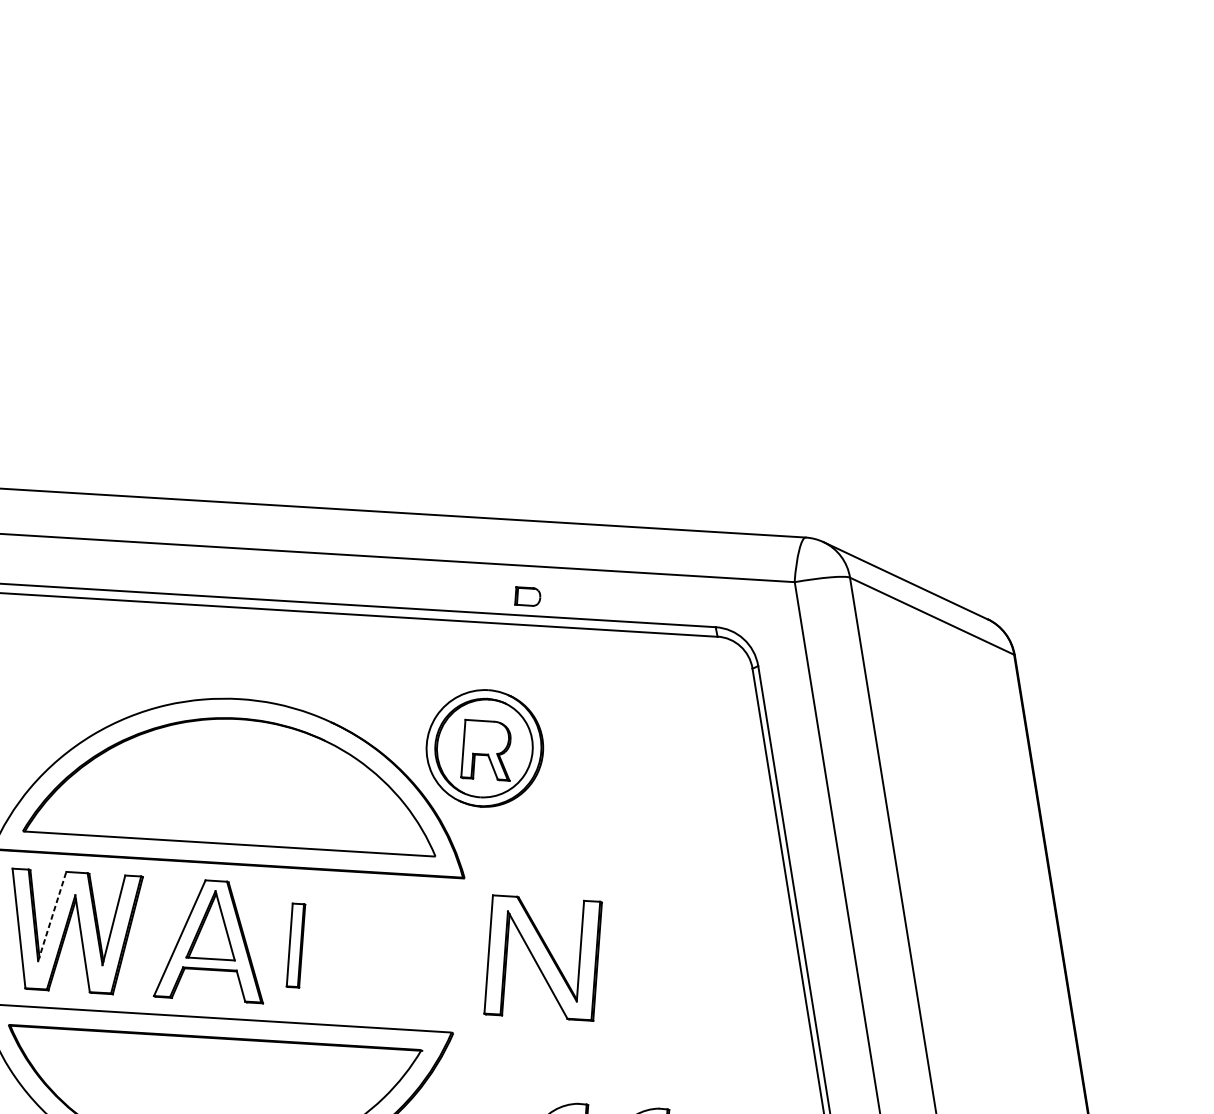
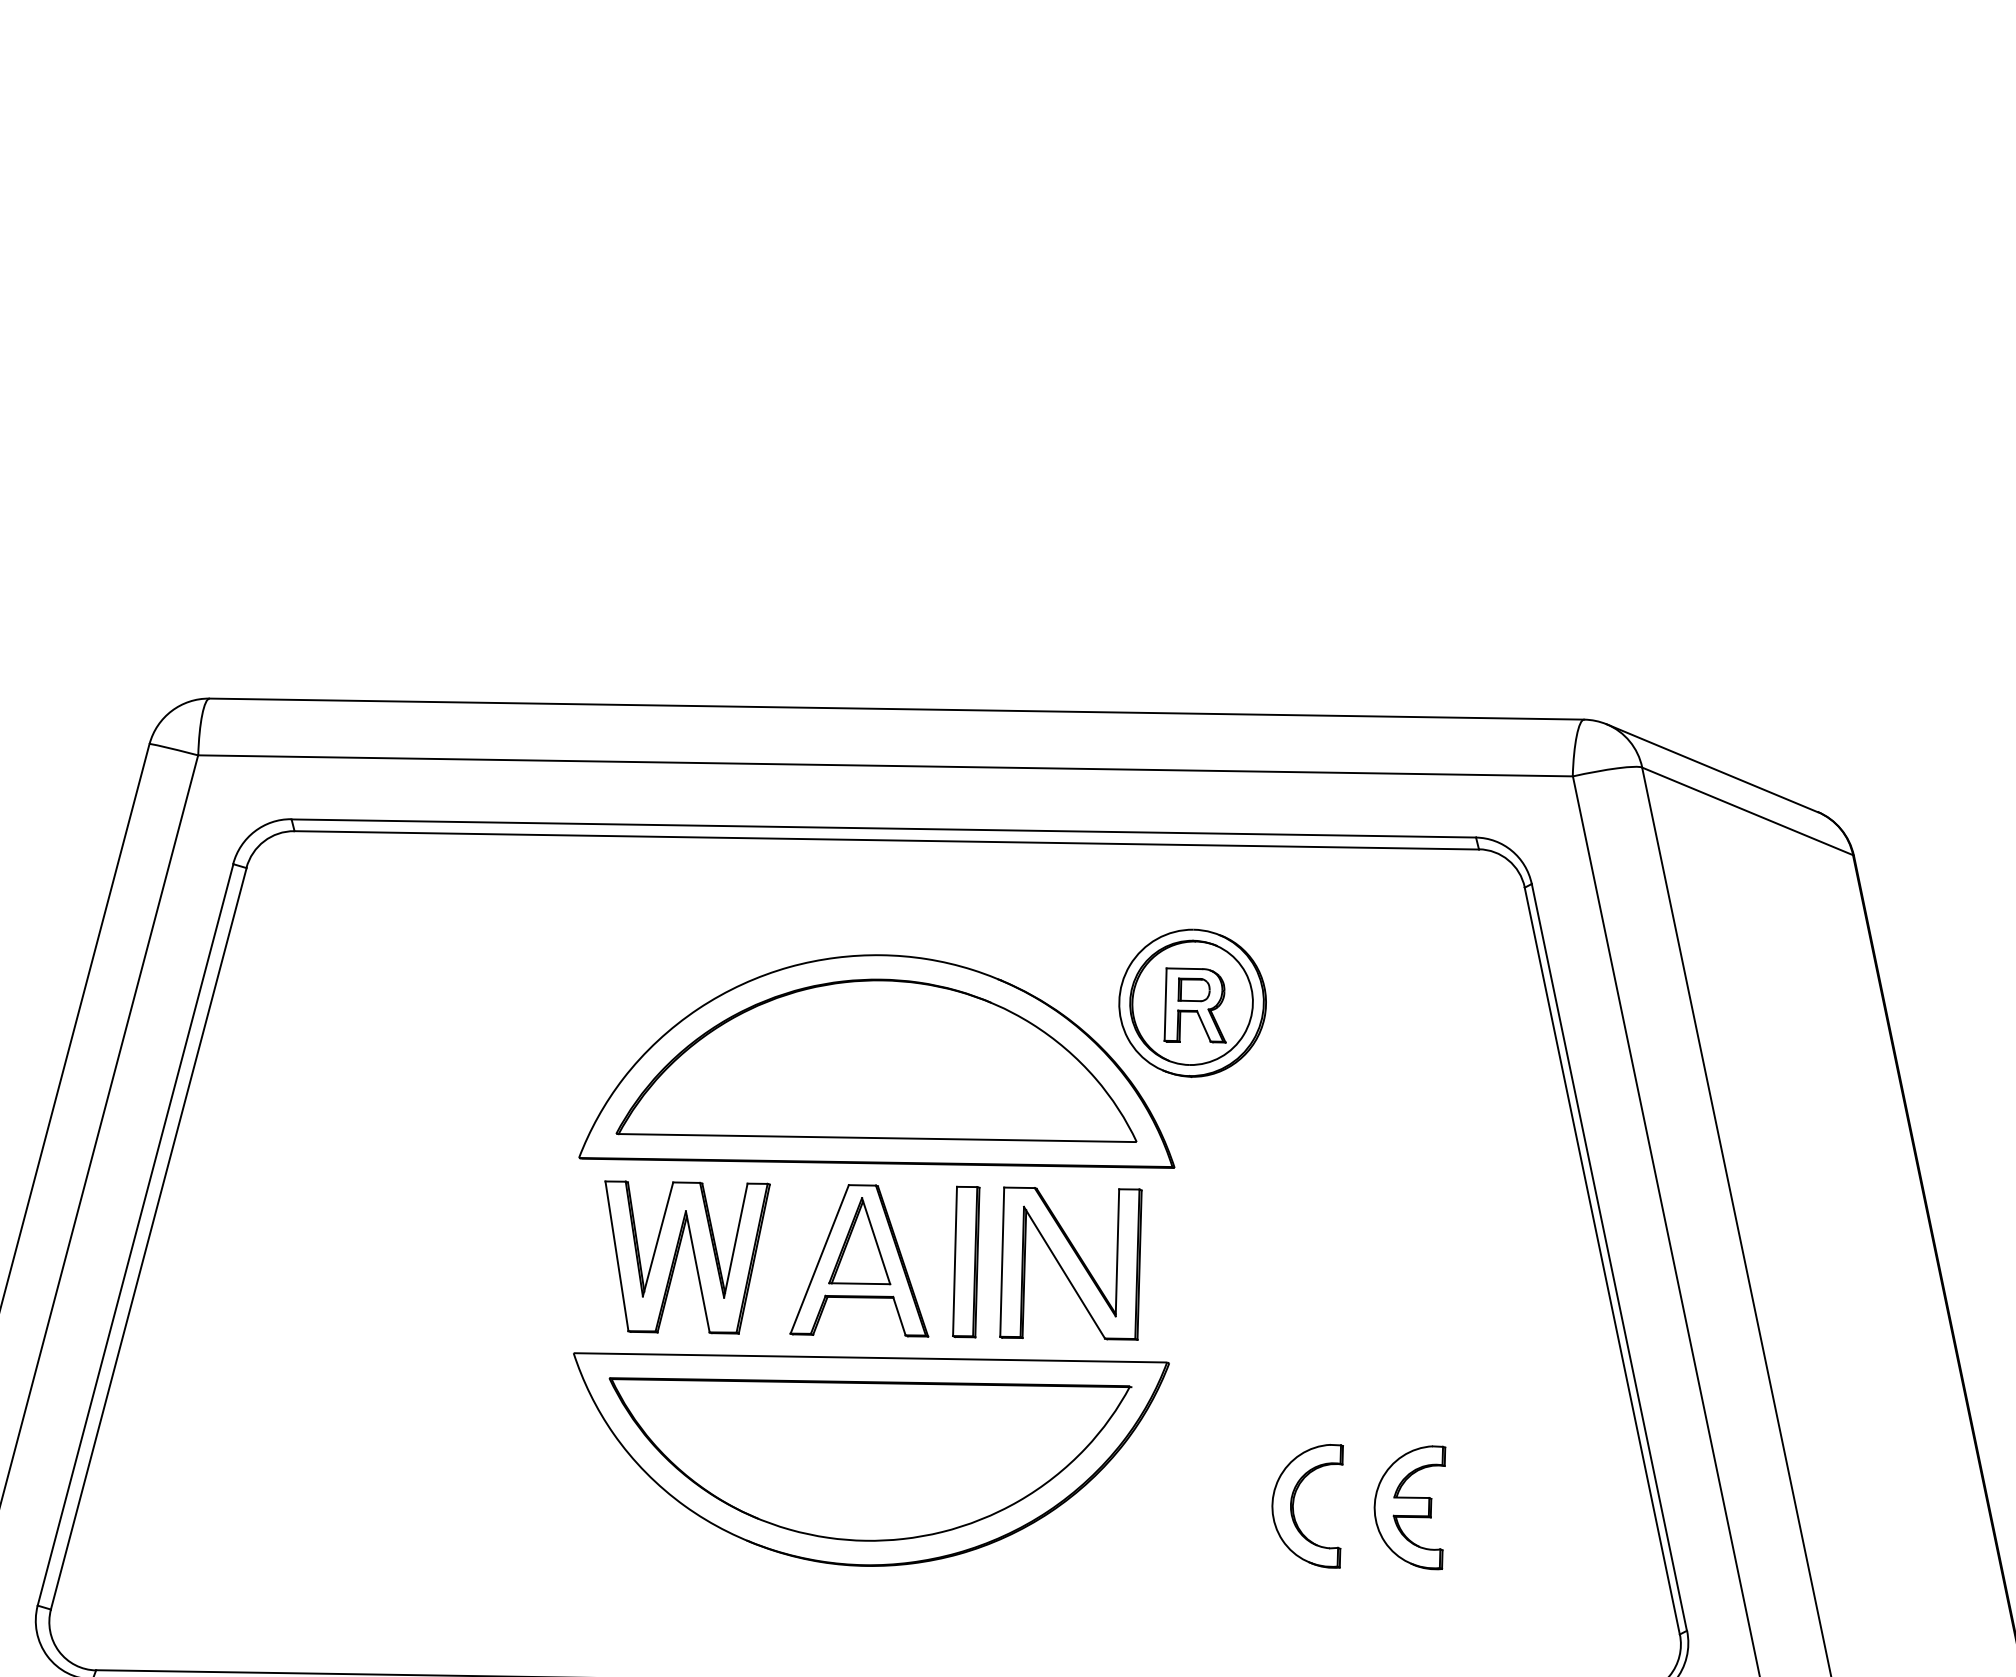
part: (527, 596) -> (1193, 989), moved
line: (52, 916) -> (658, 1239), dashed -> solid
part: (296, 945) -> (966, 1261), size x1.43
part: (542, 957) -> (1070, 1263), moved

